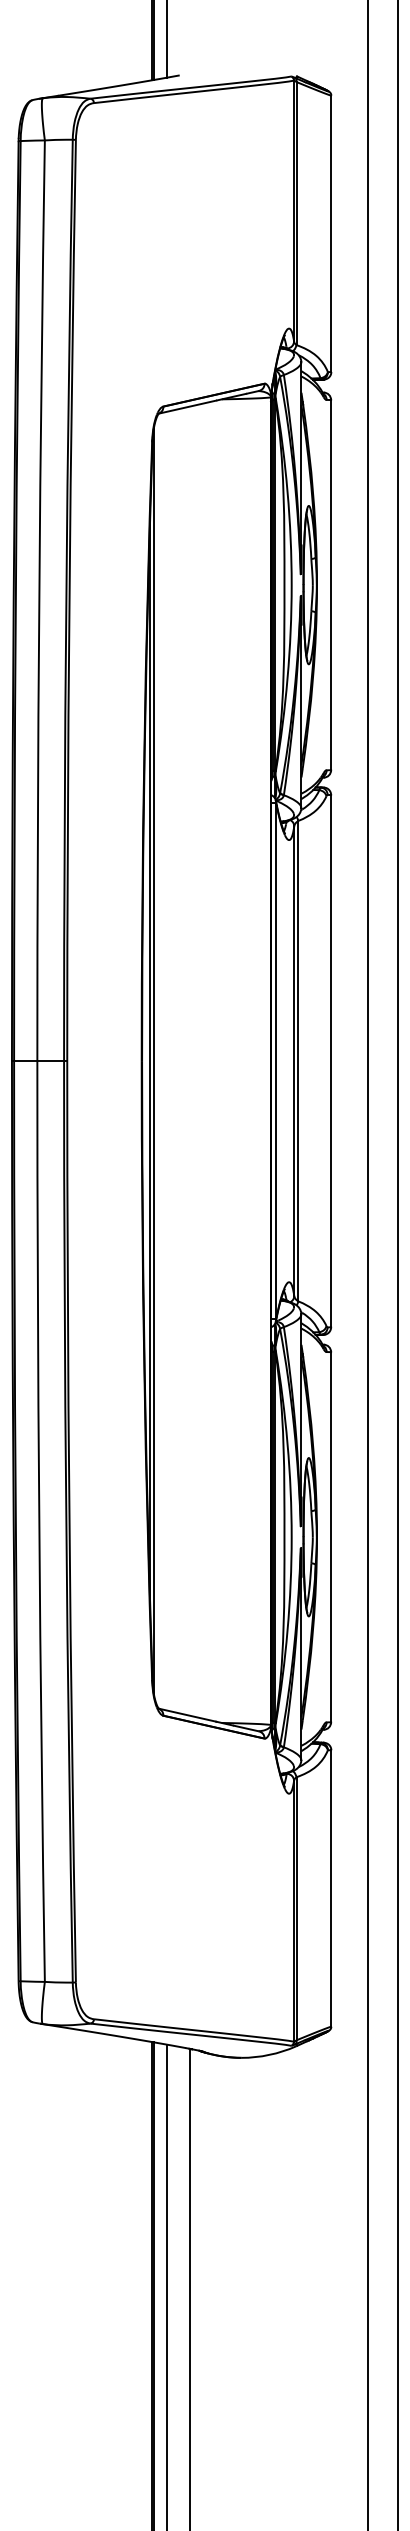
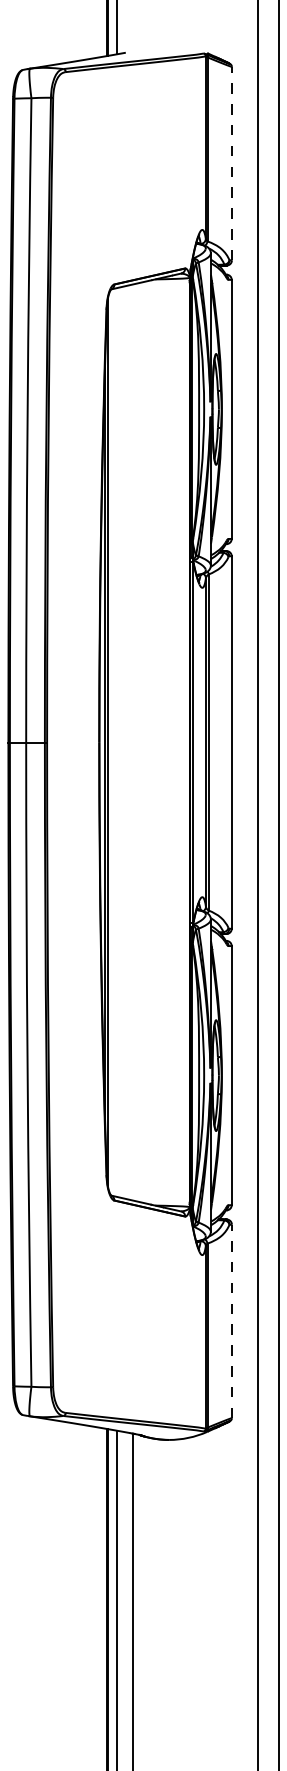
line: (330, 233) -> (231, 163), solid -> dashed
line: (330, 1888) -> (231, 1321), solid -> dashed

